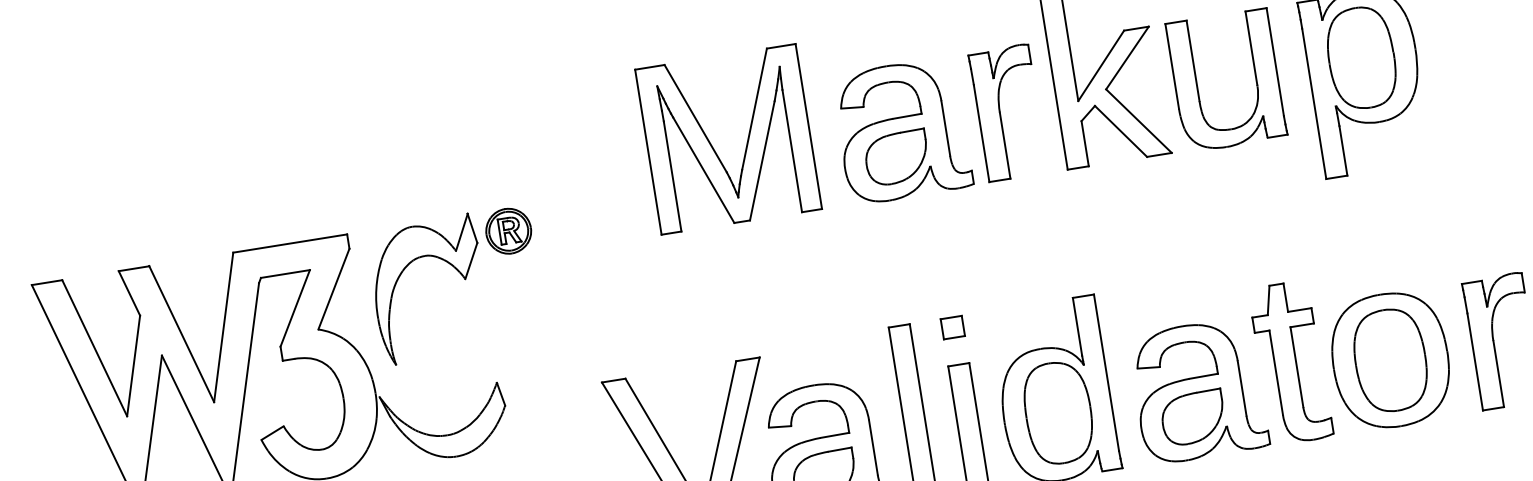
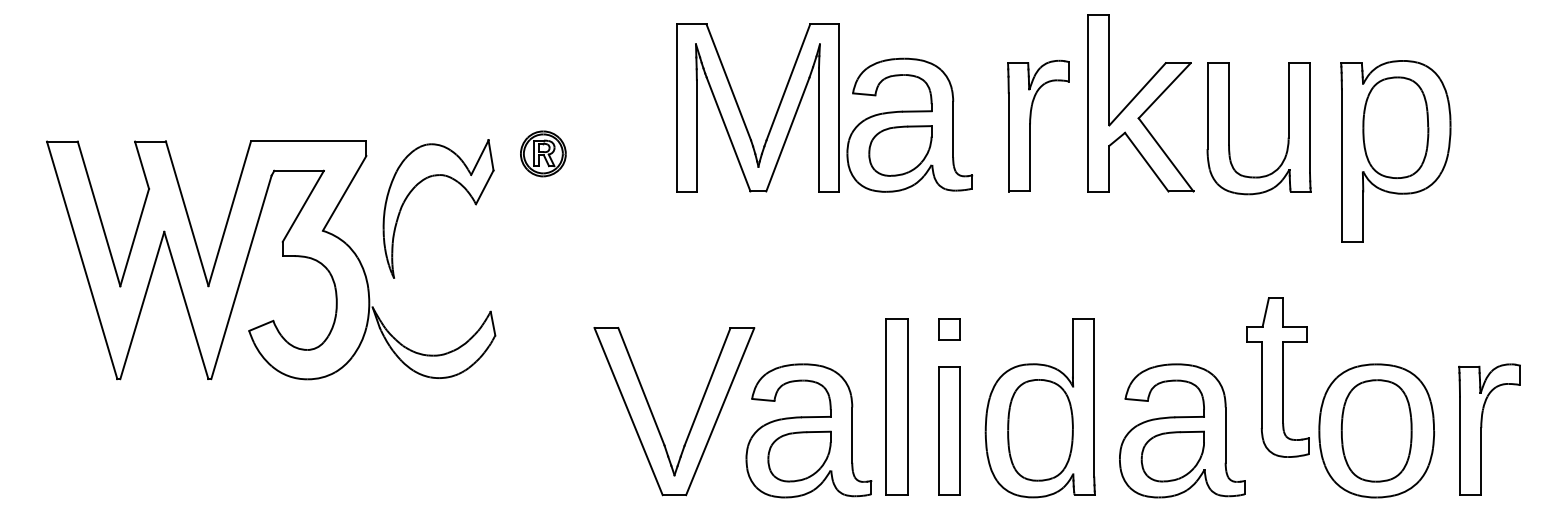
part: (901, 130) -> (909, 124), moved
part: (508, 230) -> (543, 153), moved
part: (1290, 362) -> (1277, 377), moved

